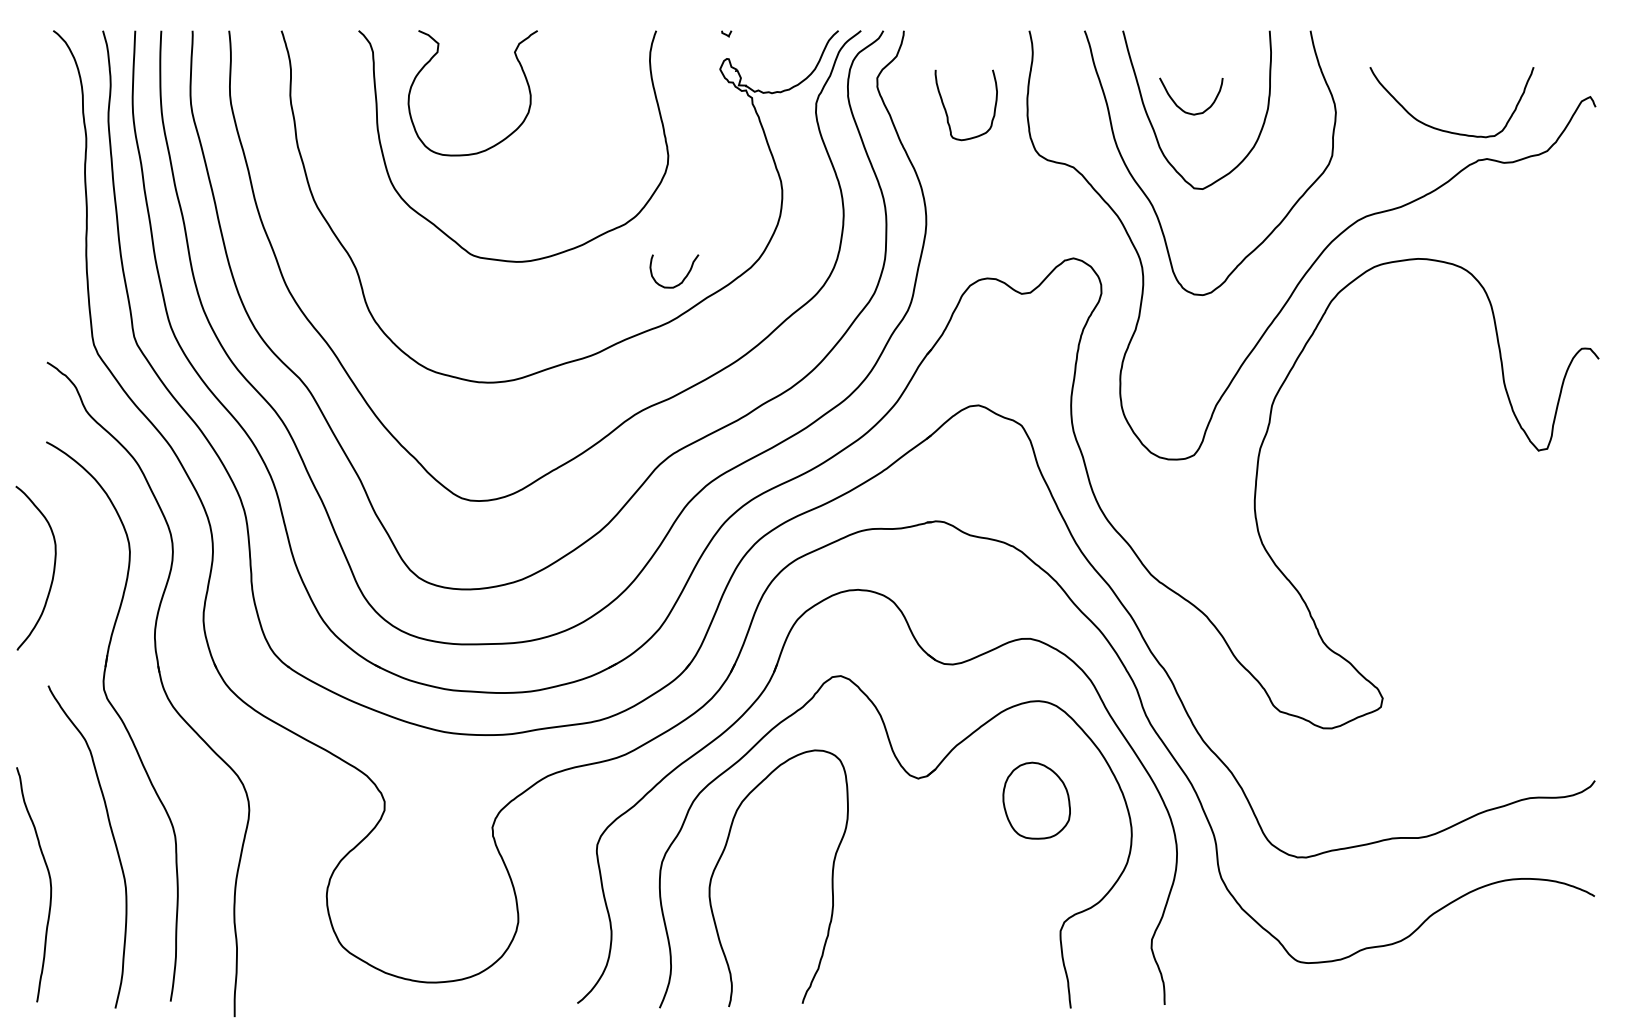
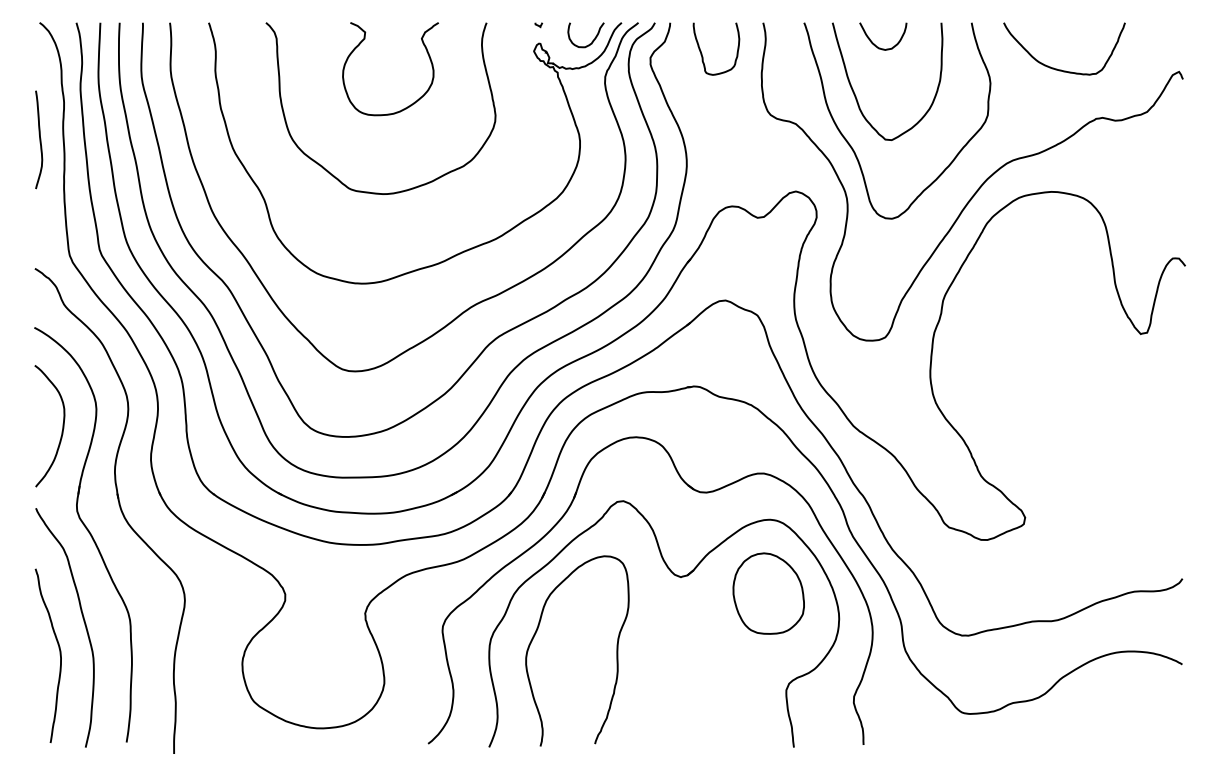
curve: (436, 56) -> (363, 41), moved
curve: (1184, 109) -> (878, 46), moved
curve: (947, 111) -> (702, 53), moved
curve: (1442, 128) -> (1057, 68), moved
curve: (53, 188) -> (39, 139), added
curve: (681, 279) -> (591, 41), moved
curve: (53, 568) -> (62, 426), moved
part: (1036, 800) -> (768, 593), size x1.43
curve: (49, 884) -> (59, 655), moved

